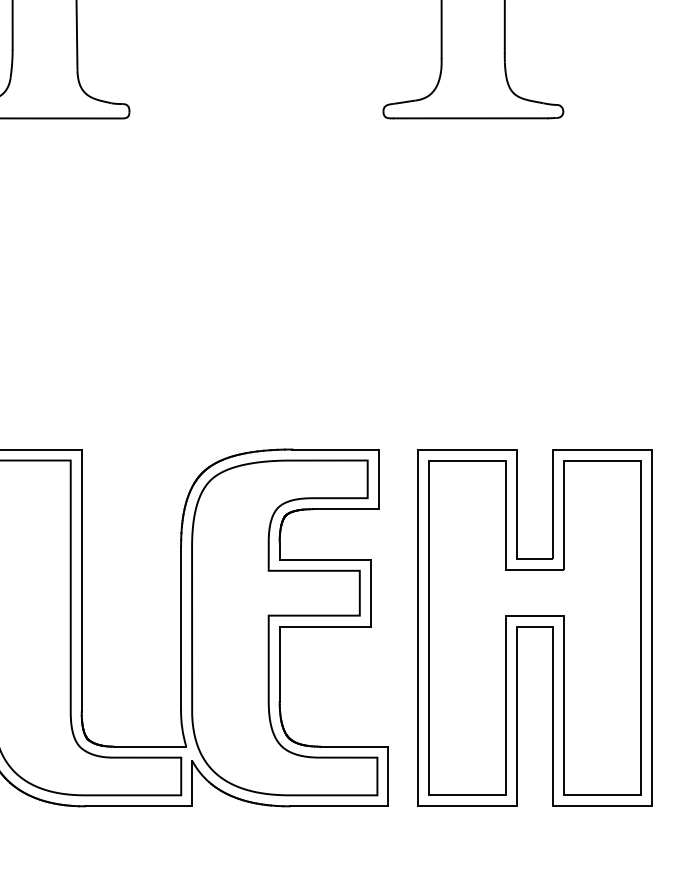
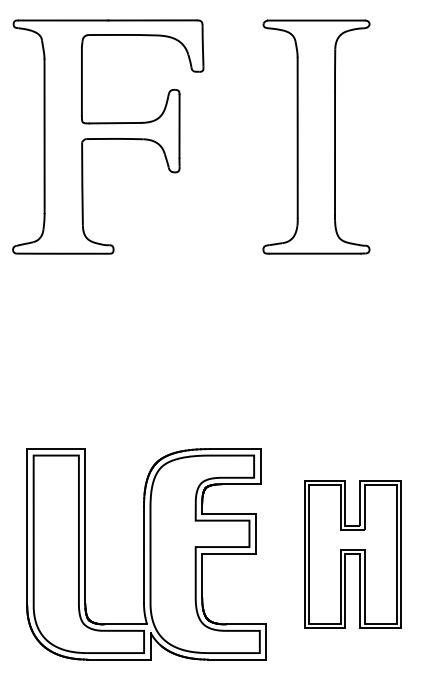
part: (534, 628) -> (352, 554), size x0.7

